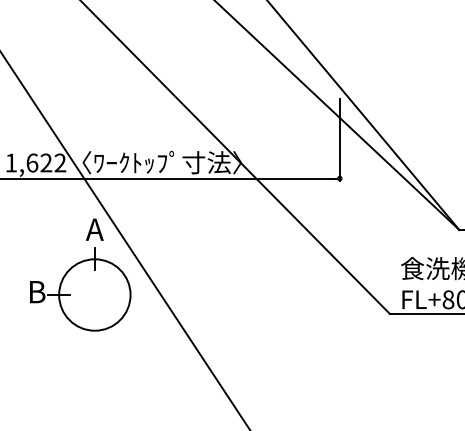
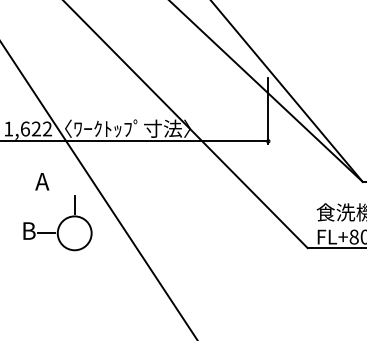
text: (94, 229) -> (42, 181), moved
circle: (94, 294) -> (74, 232), size x0.6

